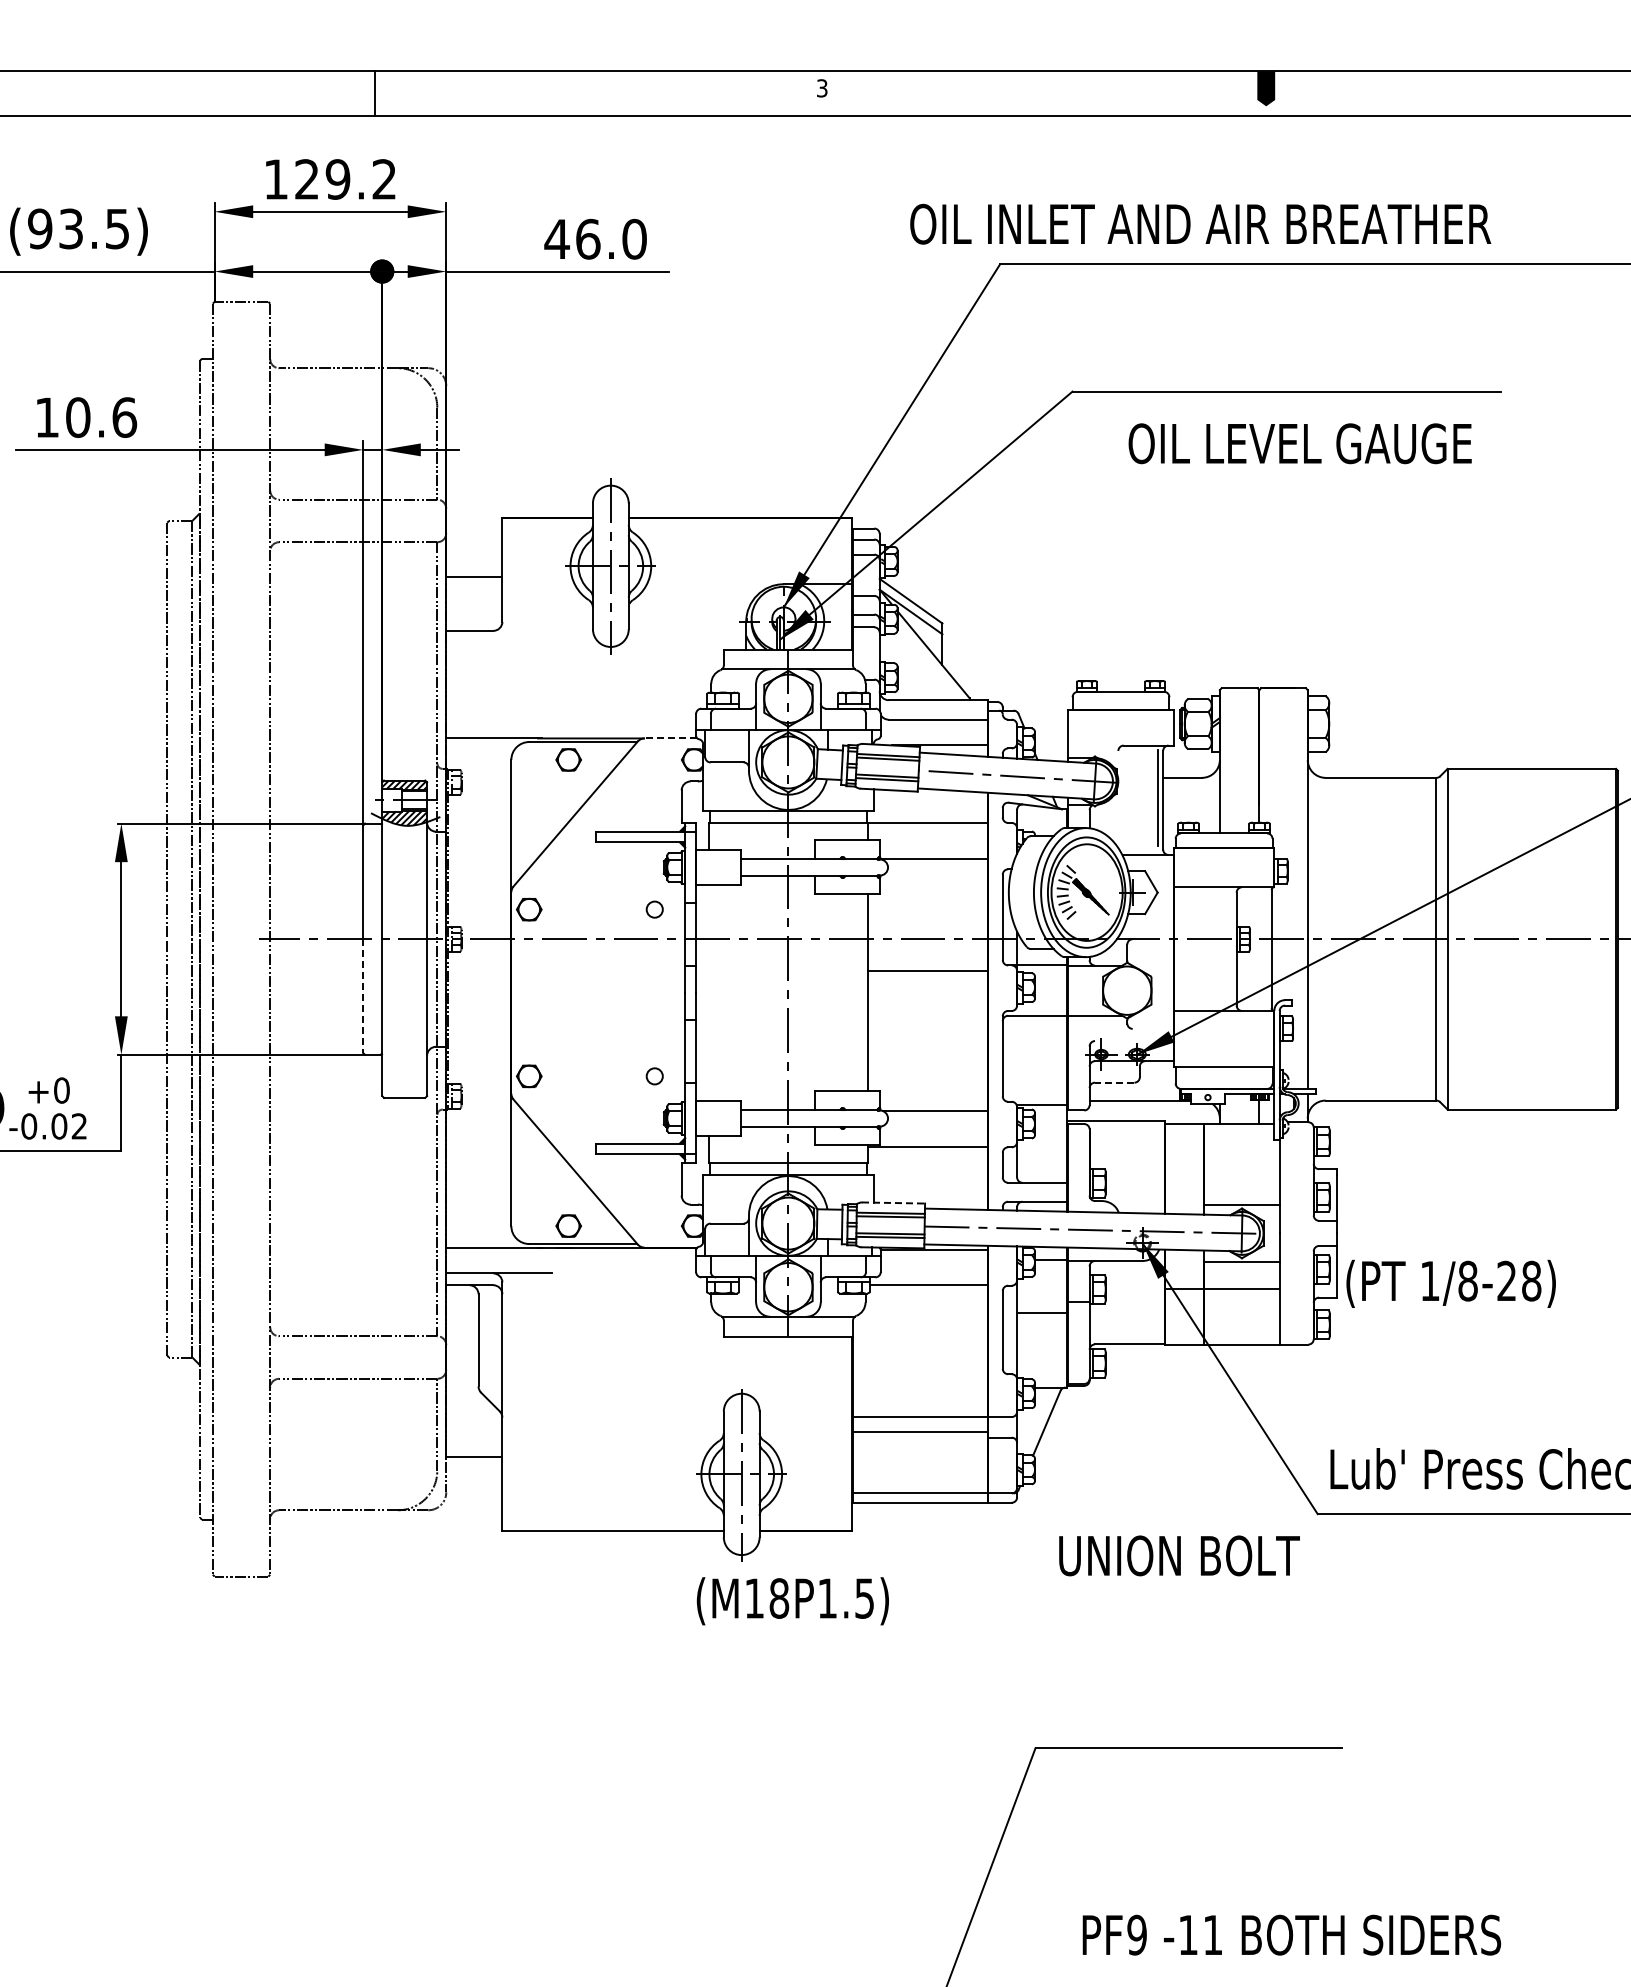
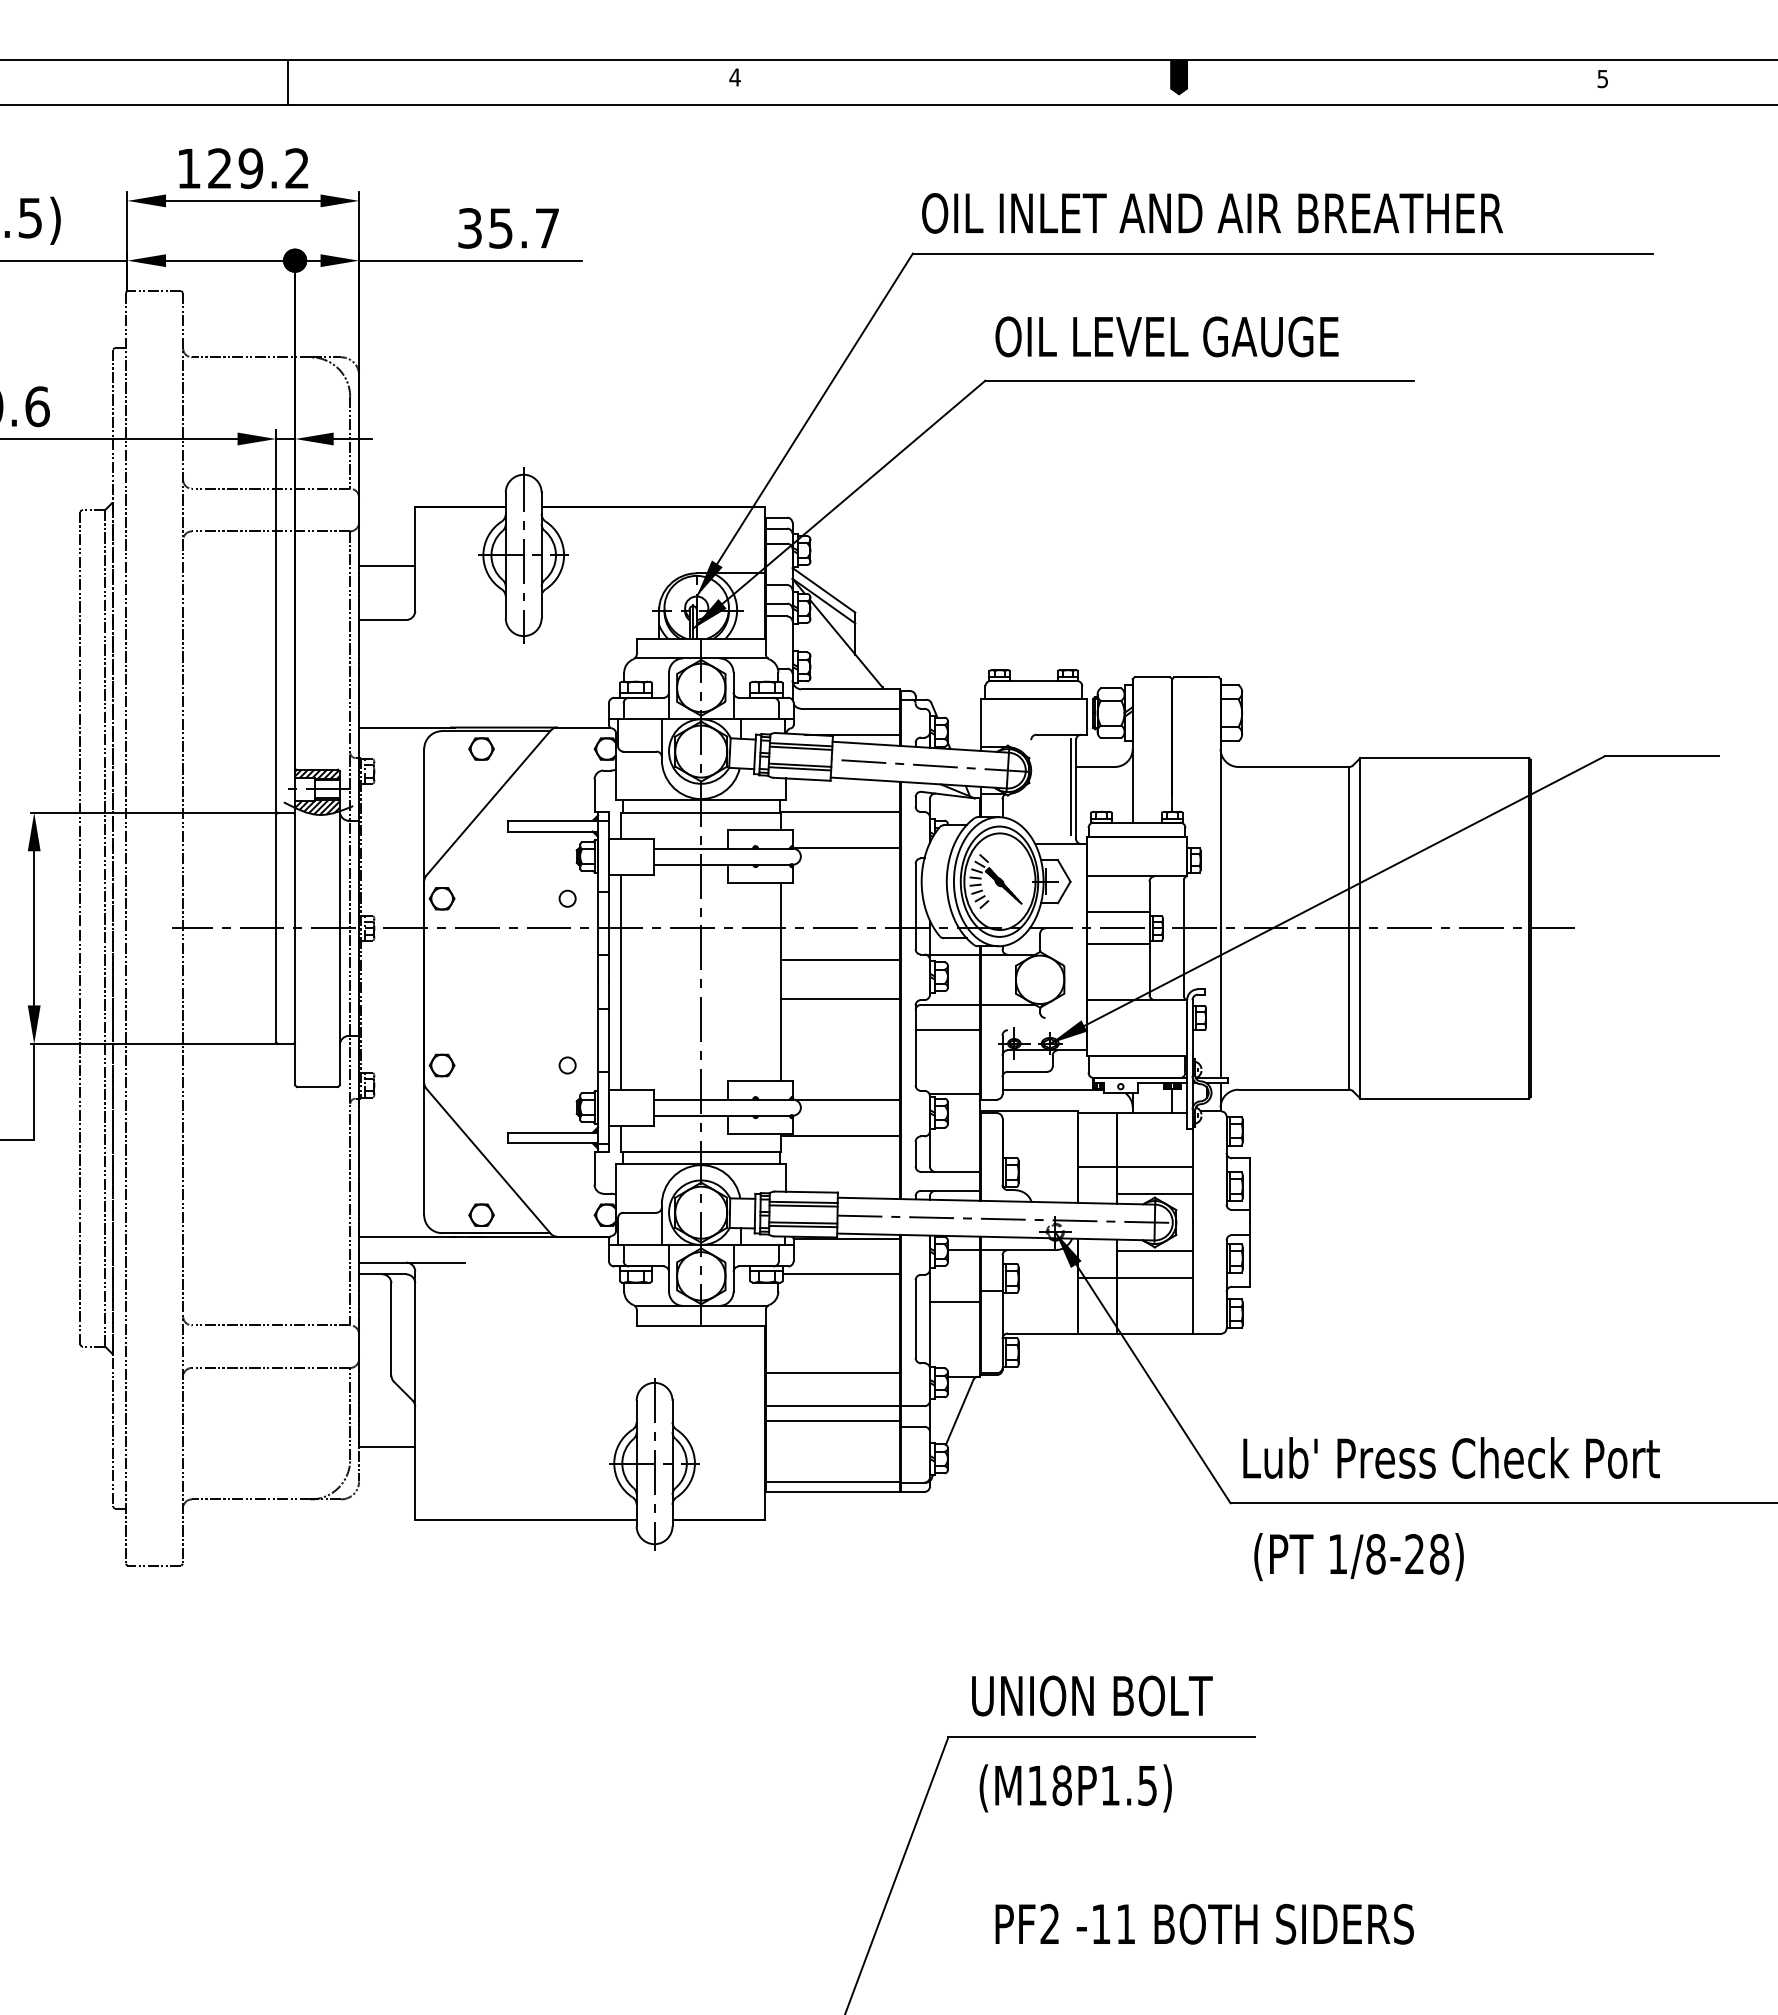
text: (821, 88) -> (734, 77), 3 -> 4
text: (1200, 224) -> (1212, 213), moved
text: (595, 239) -> (508, 228), 46.0 -> 35.7
text: (1299, 443) -> (1166, 336), moved
line: (670, 738) -> (583, 727), dashed -> solid
line: (1204, 923) -> (1117, 912), added
line: (1204, 955) -> (1117, 944), added
line: (708, 992) -> (621, 981), added
line: (363, 996) -> (276, 985), dashed -> solid
line: (927, 1009) -> (840, 998), added
line: (1034, 1041) -> (947, 1030), added
line: (1114, 1082) -> (1027, 1071), dashed -> solid
line: (1221, 1177) -> (1134, 1166), added
line: (893, 1203) -> (806, 1192), dashed -> solid
text: (1450, 1284) -> (1358, 1557), moved
line: (919, 1384) -> (832, 1373), added
text: (1179, 1555) -> (1092, 1695), moved
text: (792, 1601) -> (1075, 1788), moved
text: (1136, 1935) -> (1049, 1924), PF9 -> PF2

